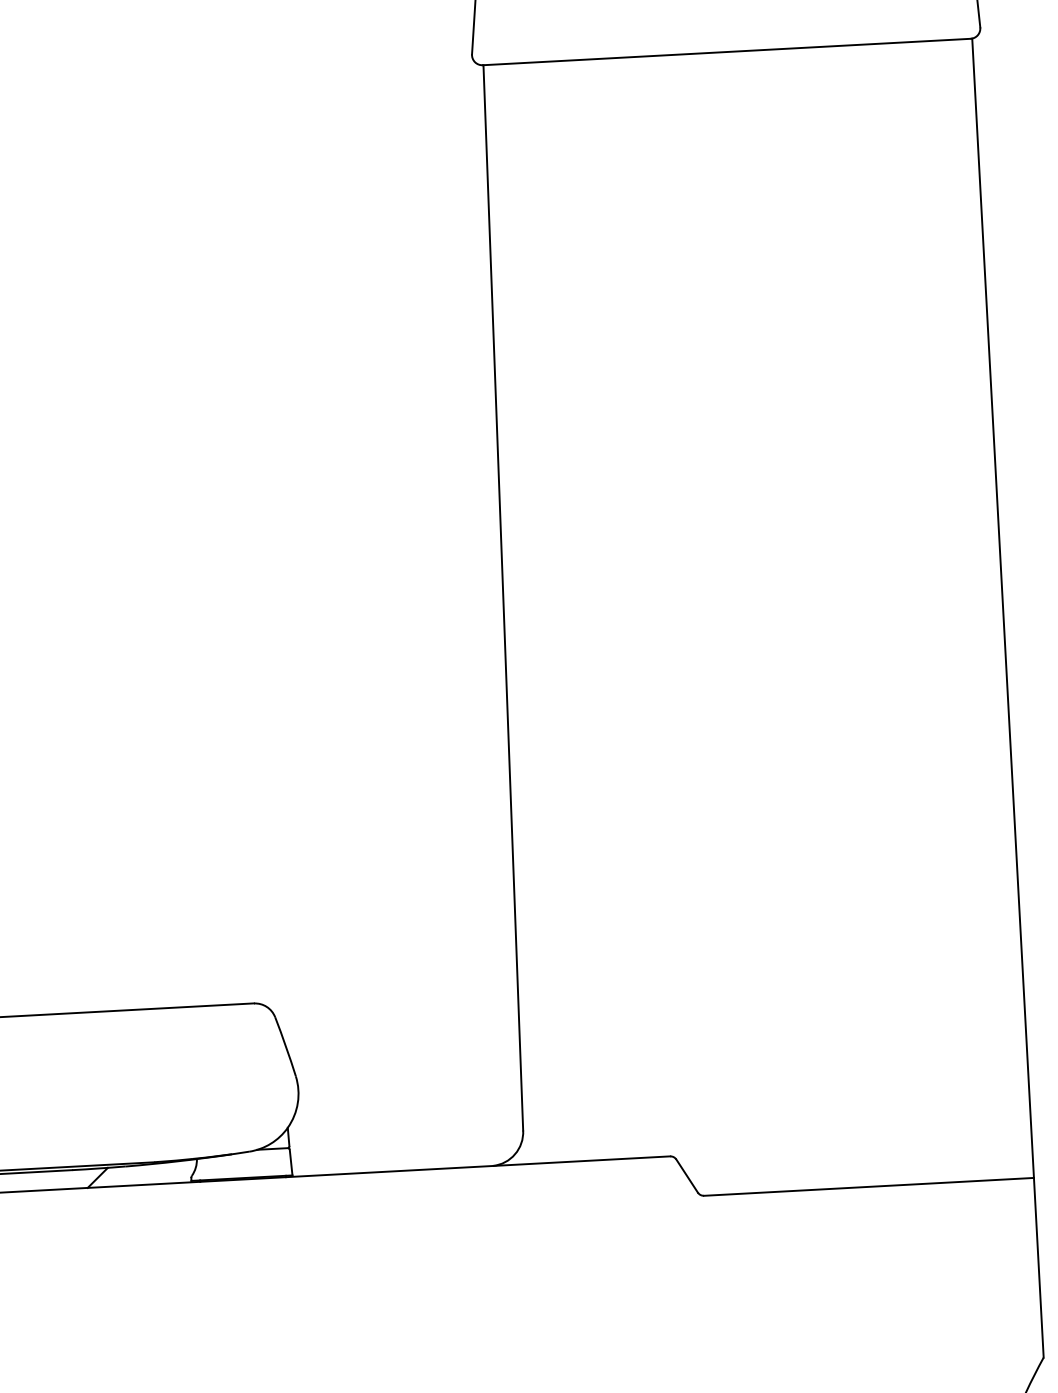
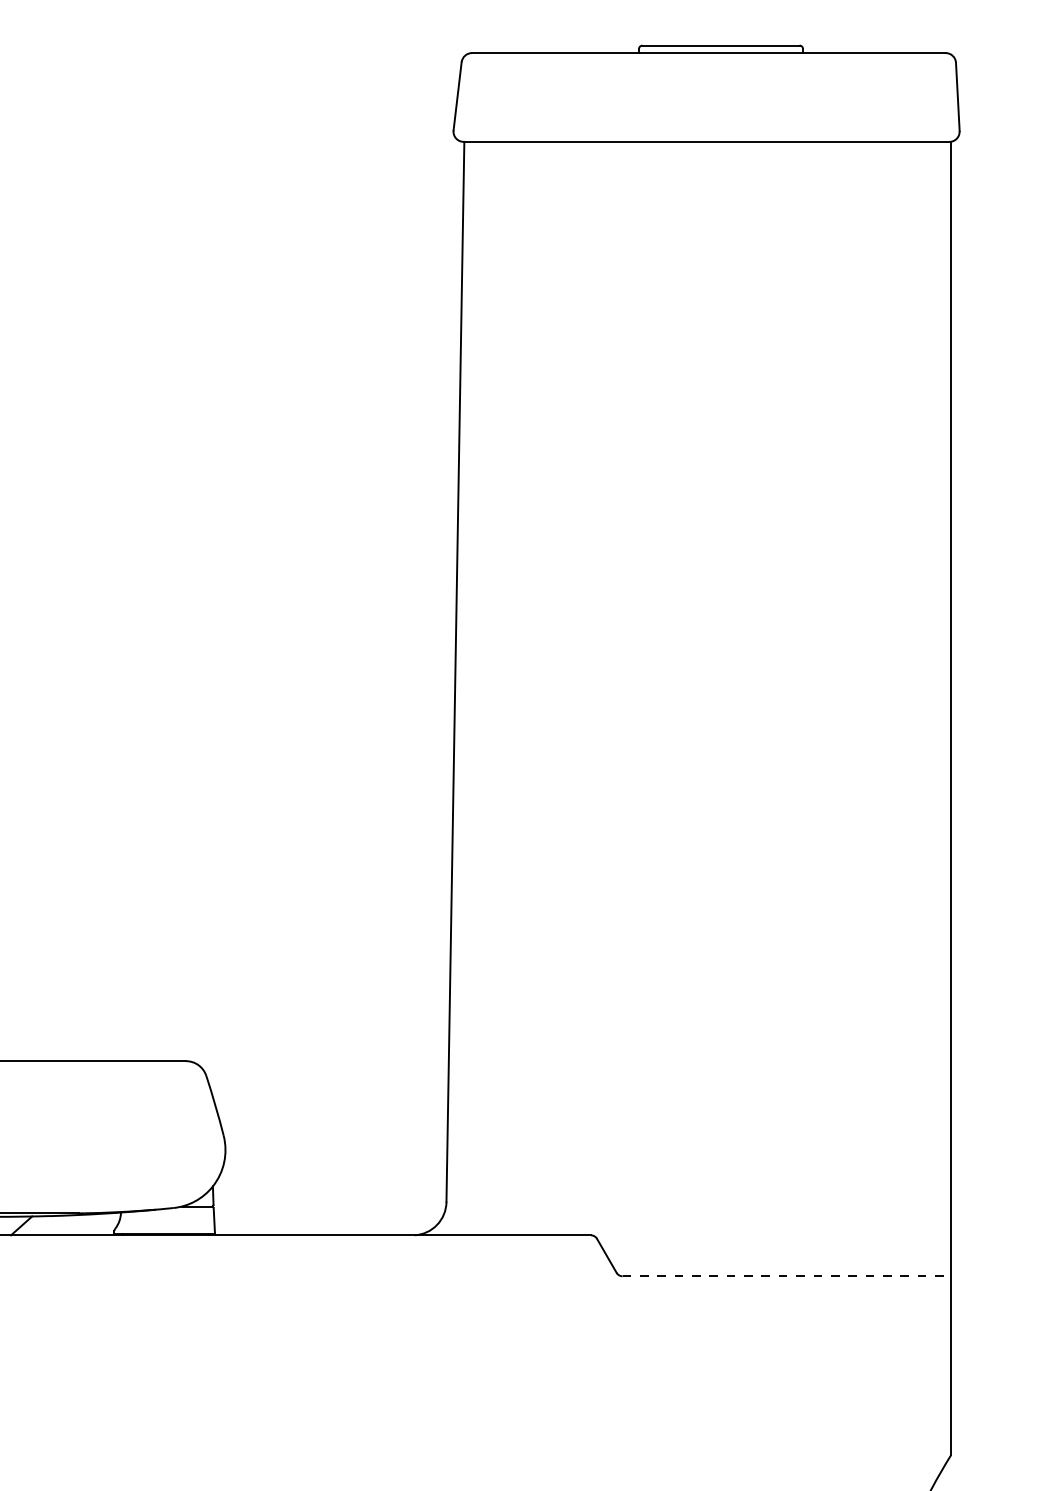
line: (869, 1187) -> (787, 1276), solid -> dashed

